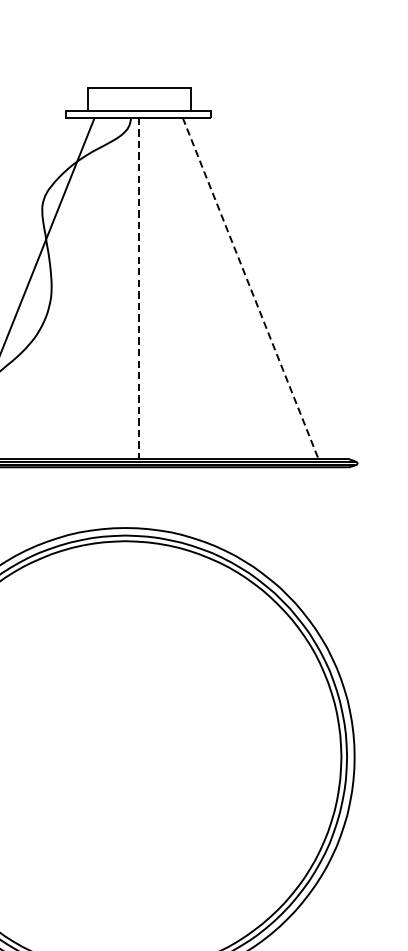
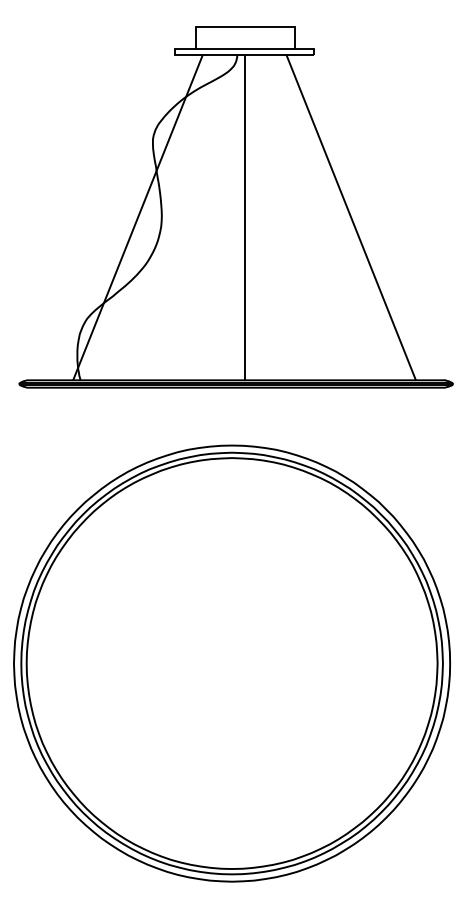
line: (138, 288) -> (244, 217), dashed -> solid
line: (250, 288) -> (351, 217), dashed -> solid

